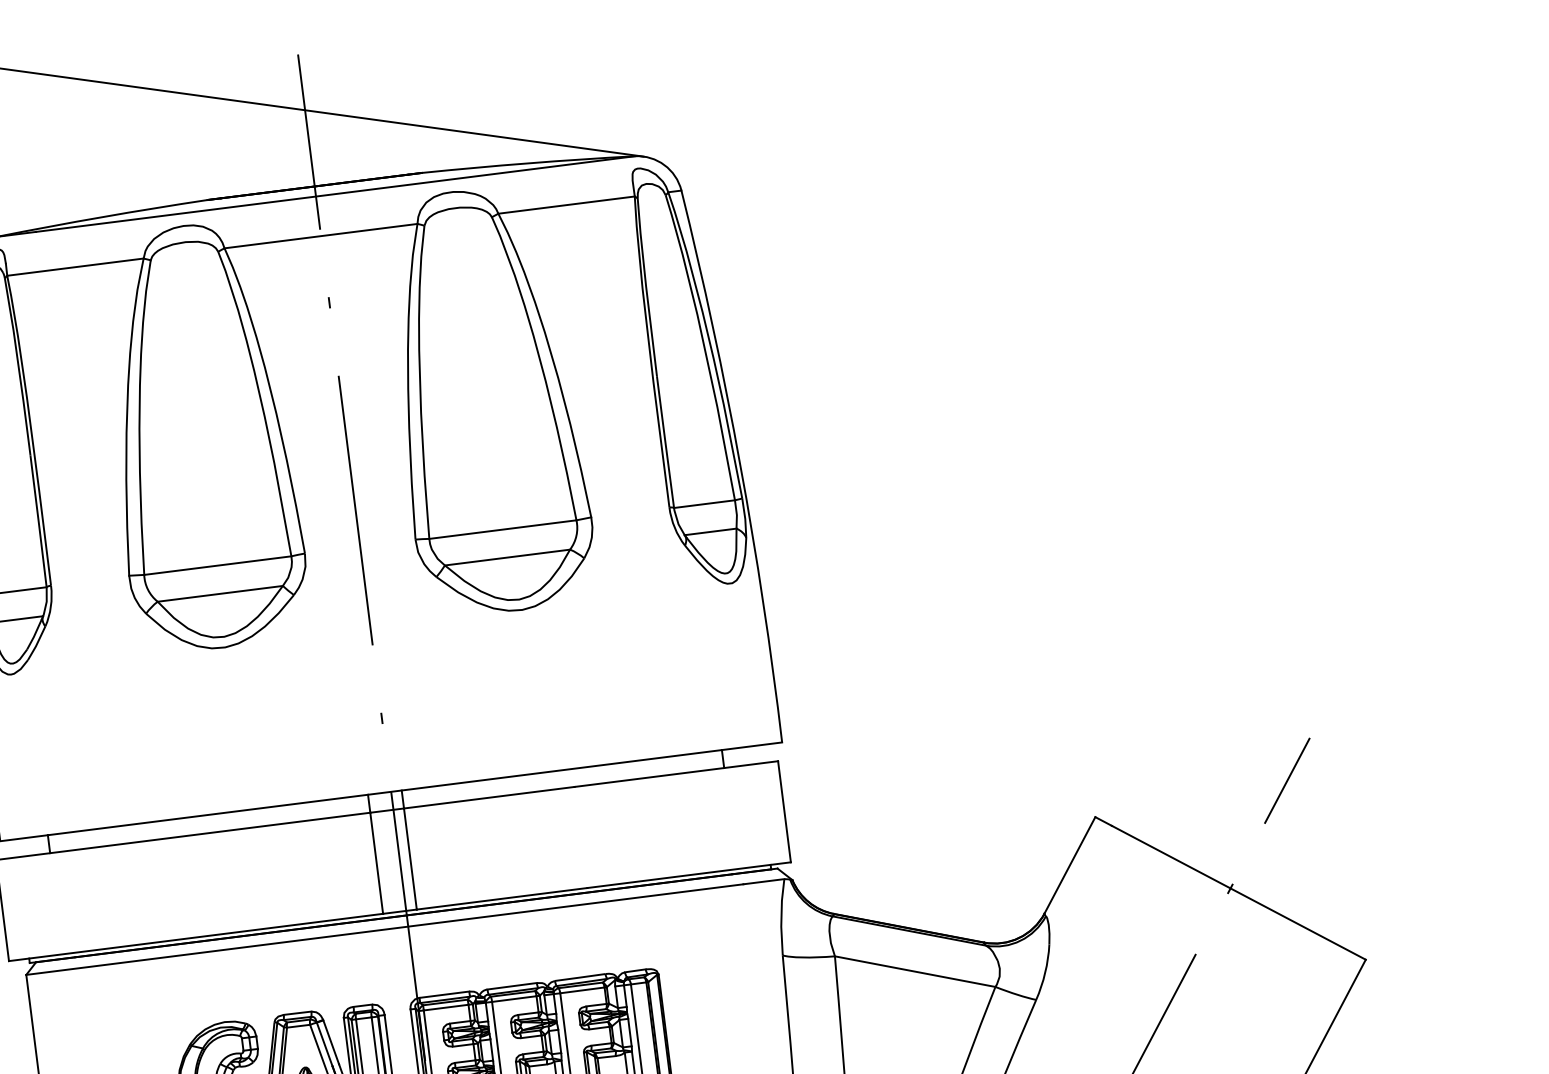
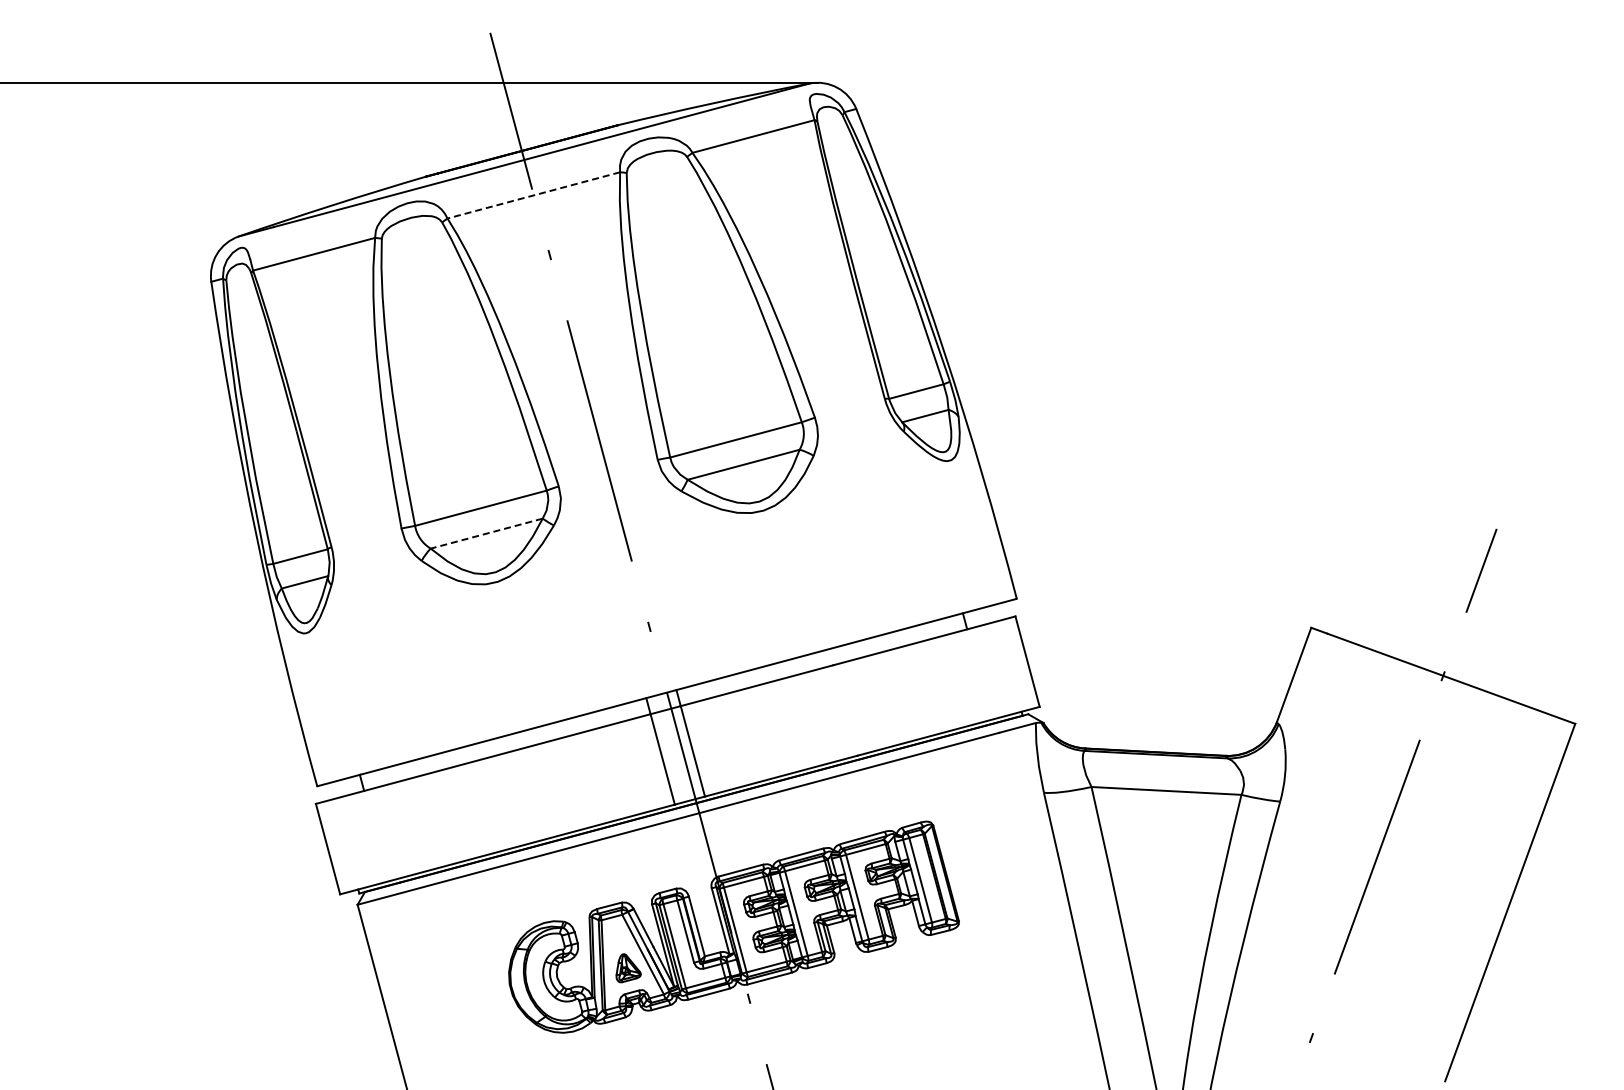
line: (320, 236) -> (533, 195), solid -> dashed
line: (220, 593) -> (486, 533), solid -> dashed

